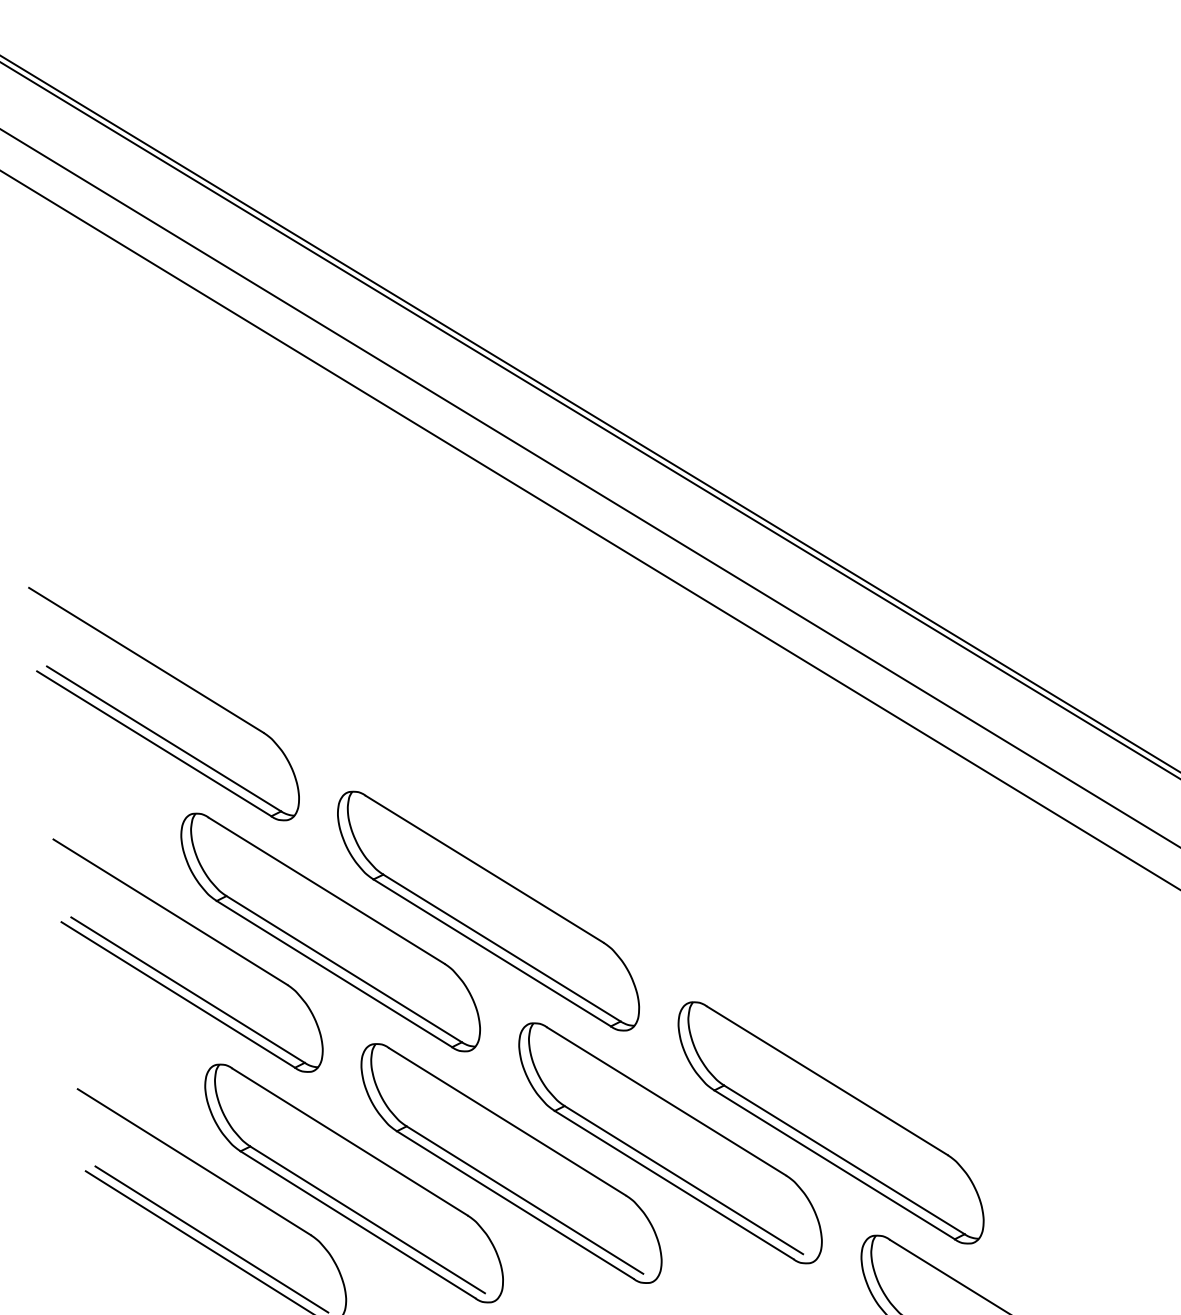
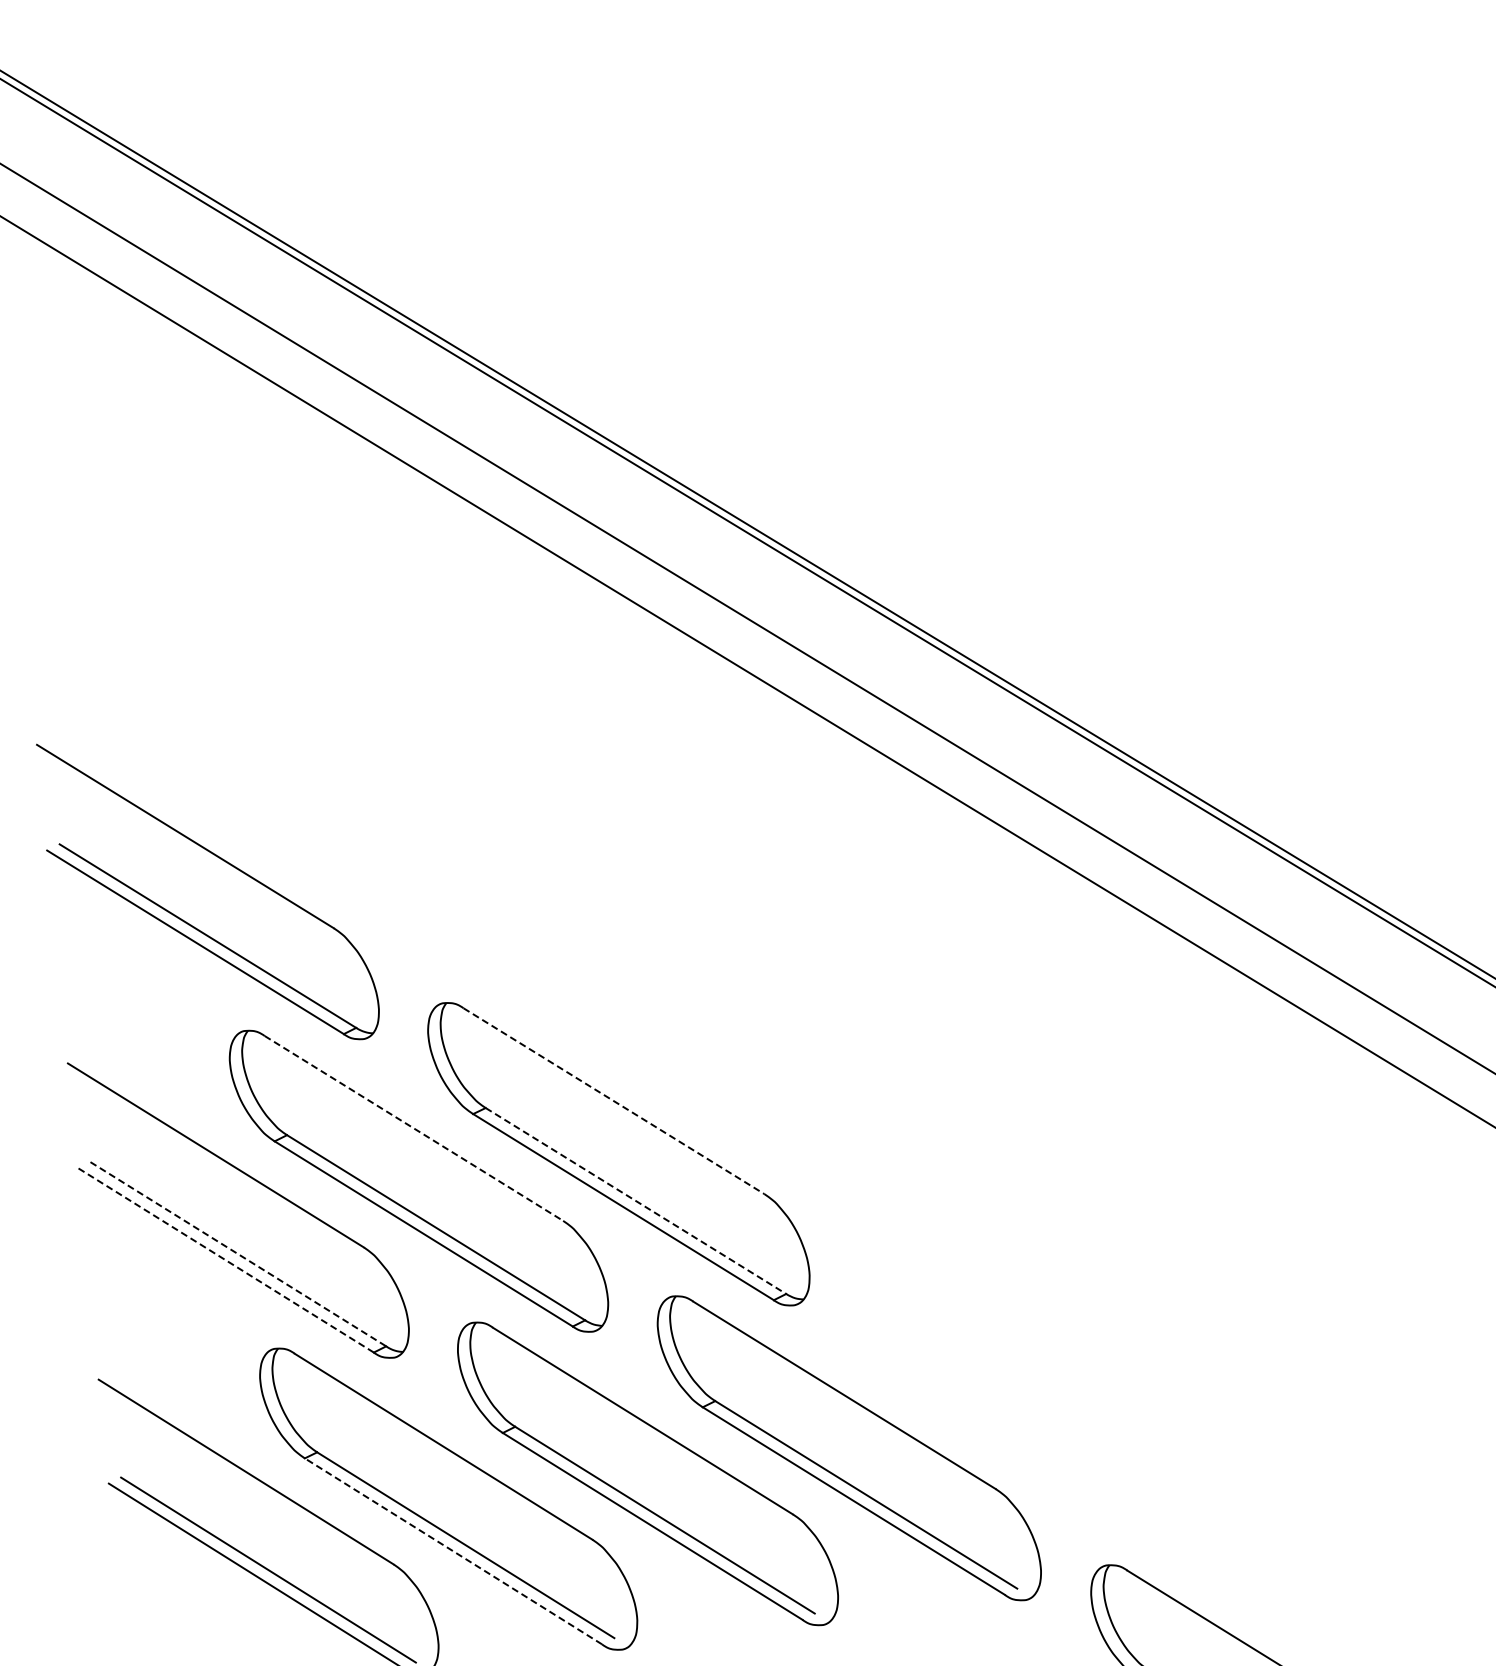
line: (484, 869) -> (613, 1101), solid -> dashed
line: (326, 890) -> (413, 1128), solid -> dashed
line: (501, 948) -> (635, 1201), solid -> dashed
line: (188, 990) -> (238, 1254), solid -> dashed
line: (177, 995) -> (225, 1260), solid -> dashed
part: (830, 1122) -> (1052, 1422), removed
line: (357, 1224) -> (453, 1551), solid -> dashed

